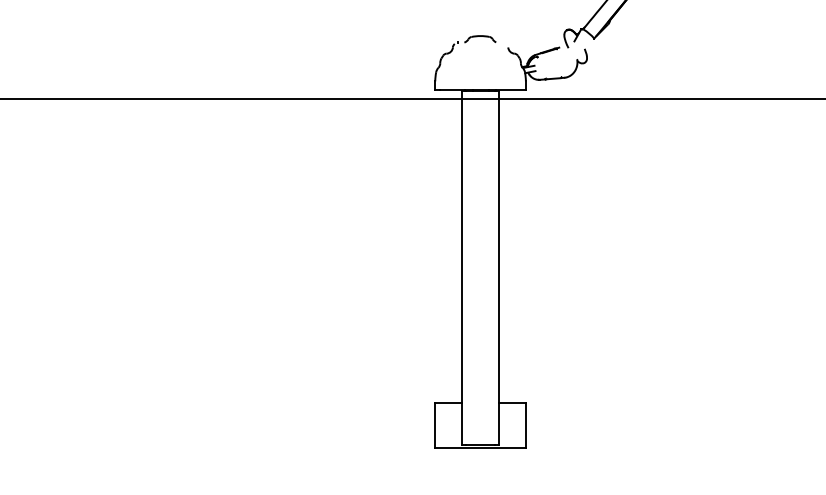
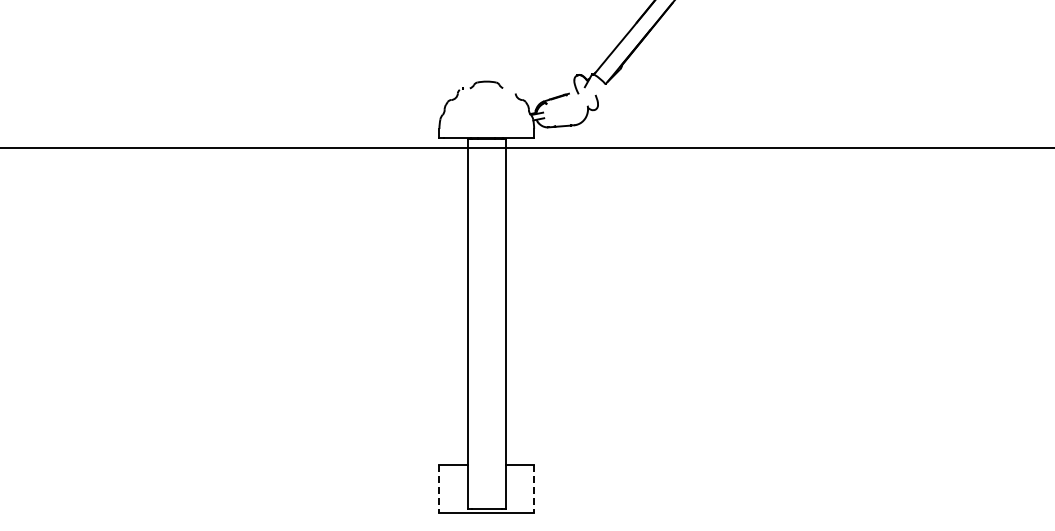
line: (435, 425) -> (439, 488), solid -> dashed
line: (526, 425) -> (534, 488), solid -> dashed

